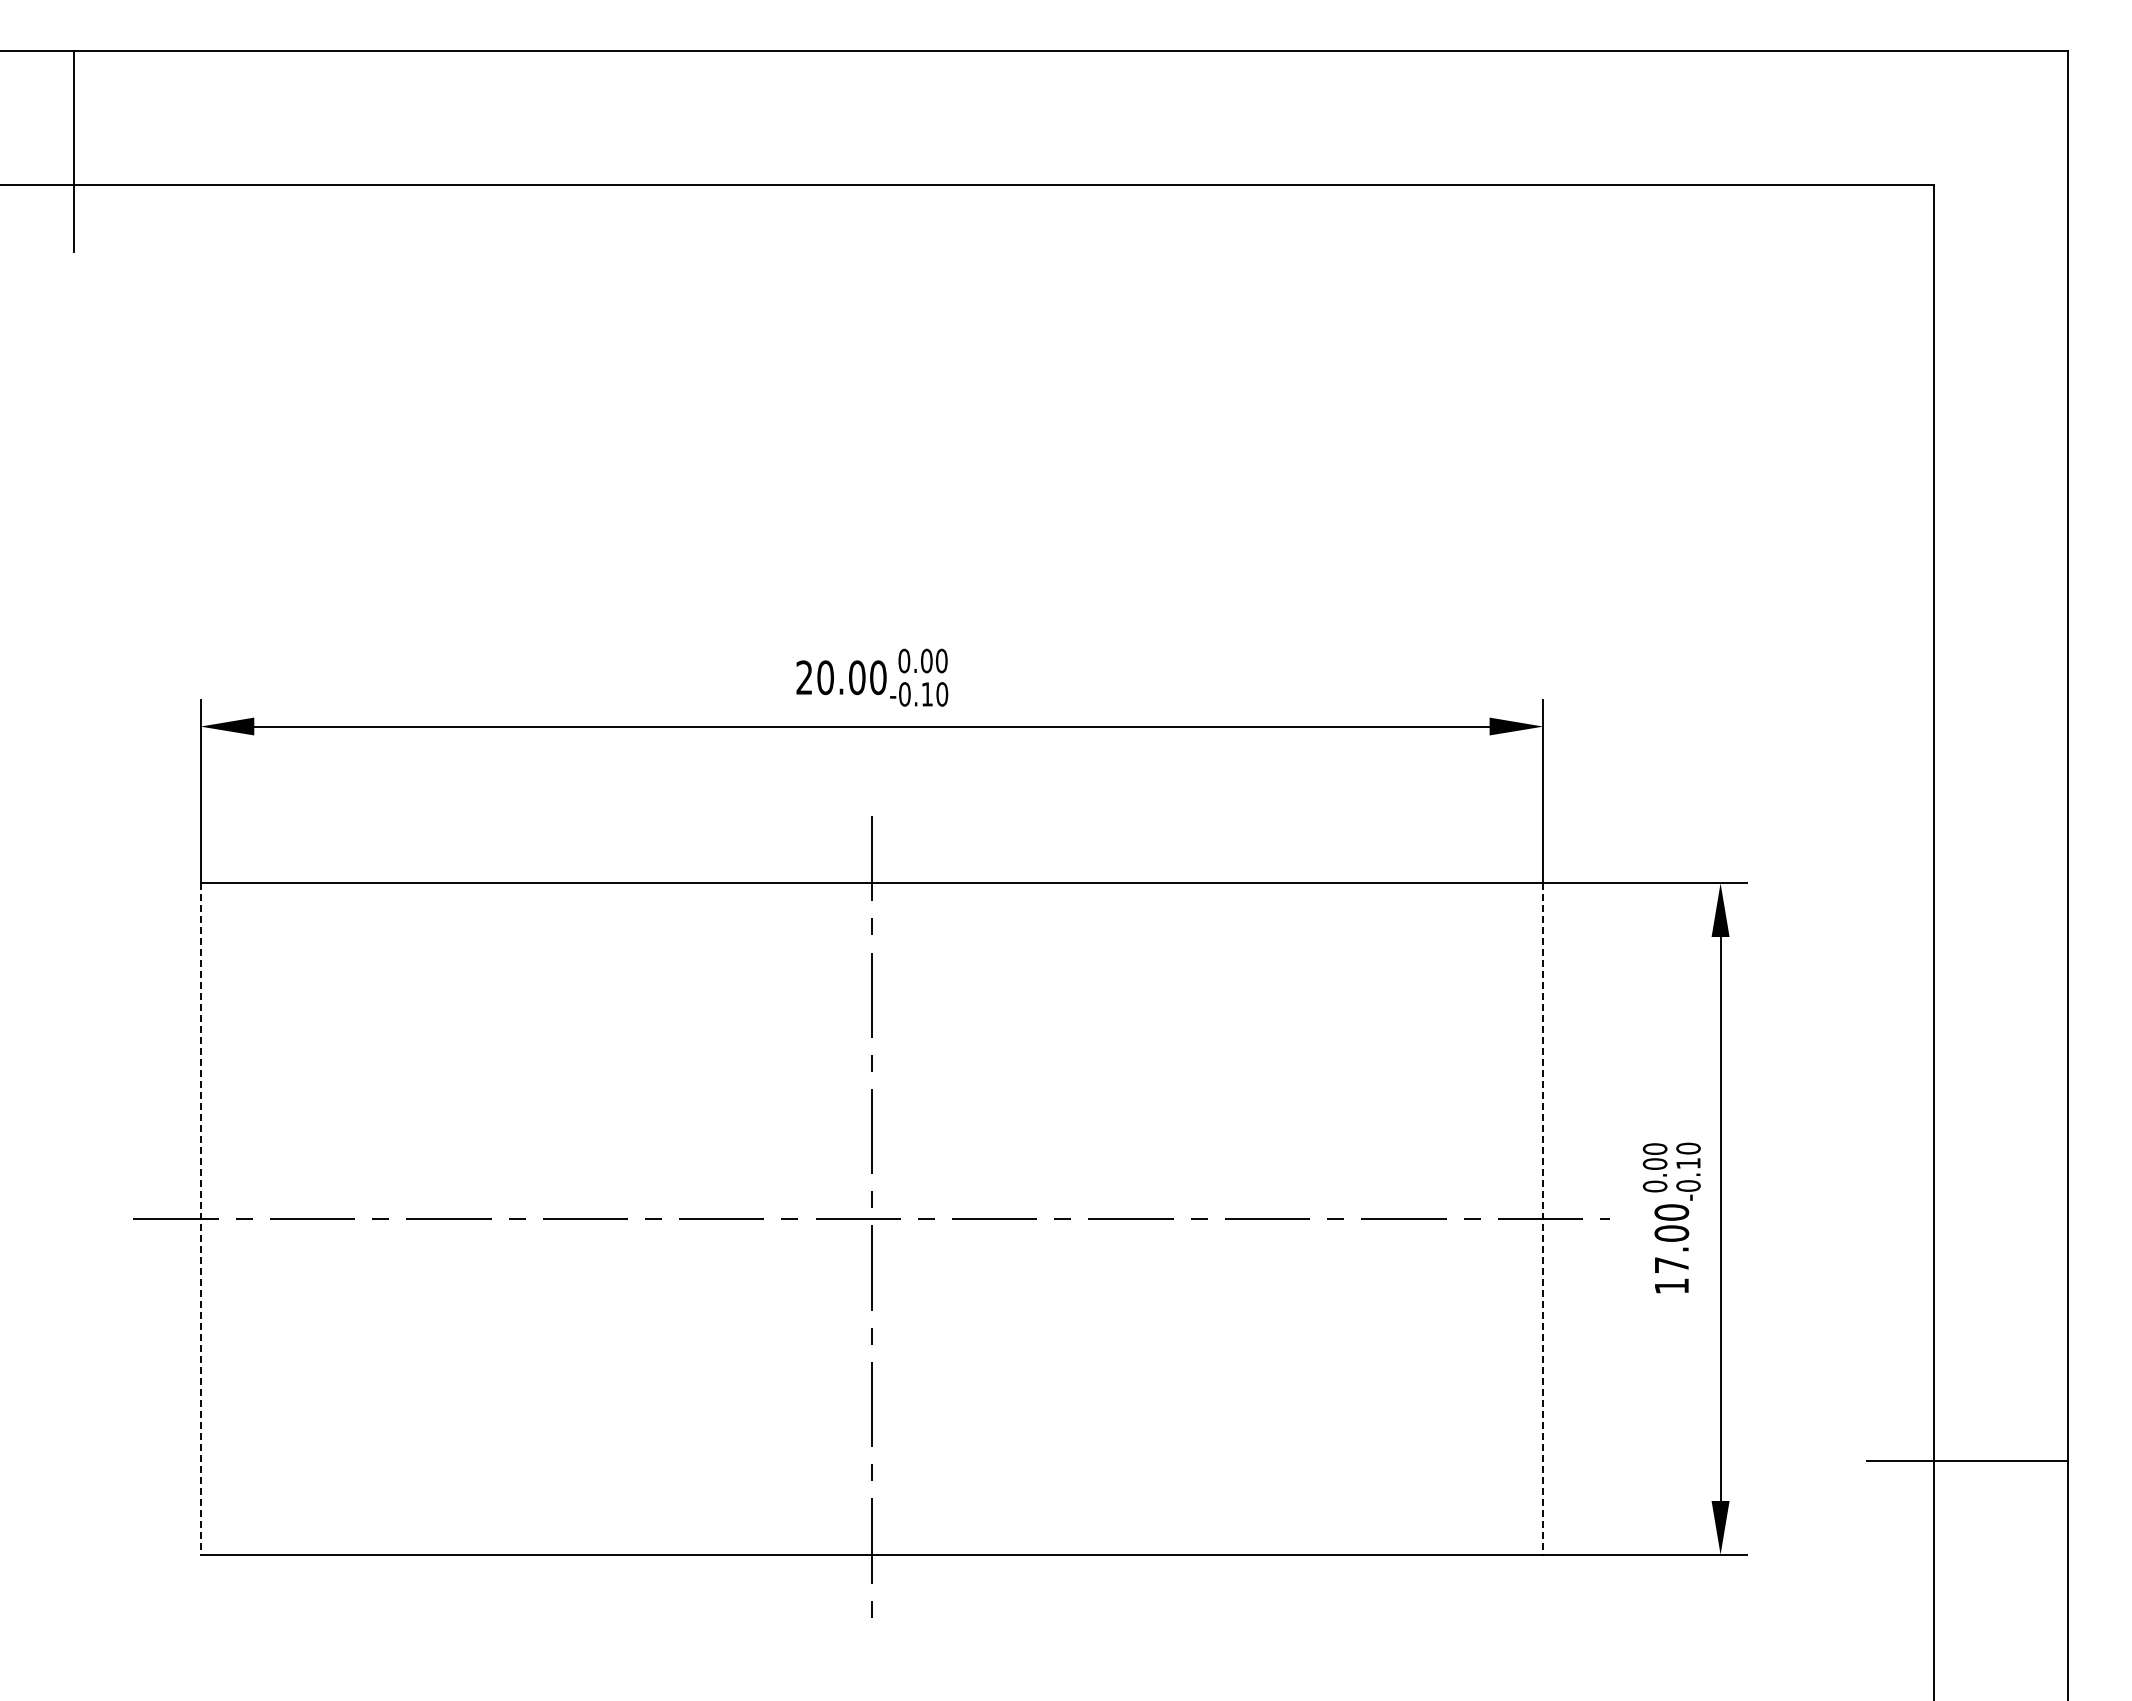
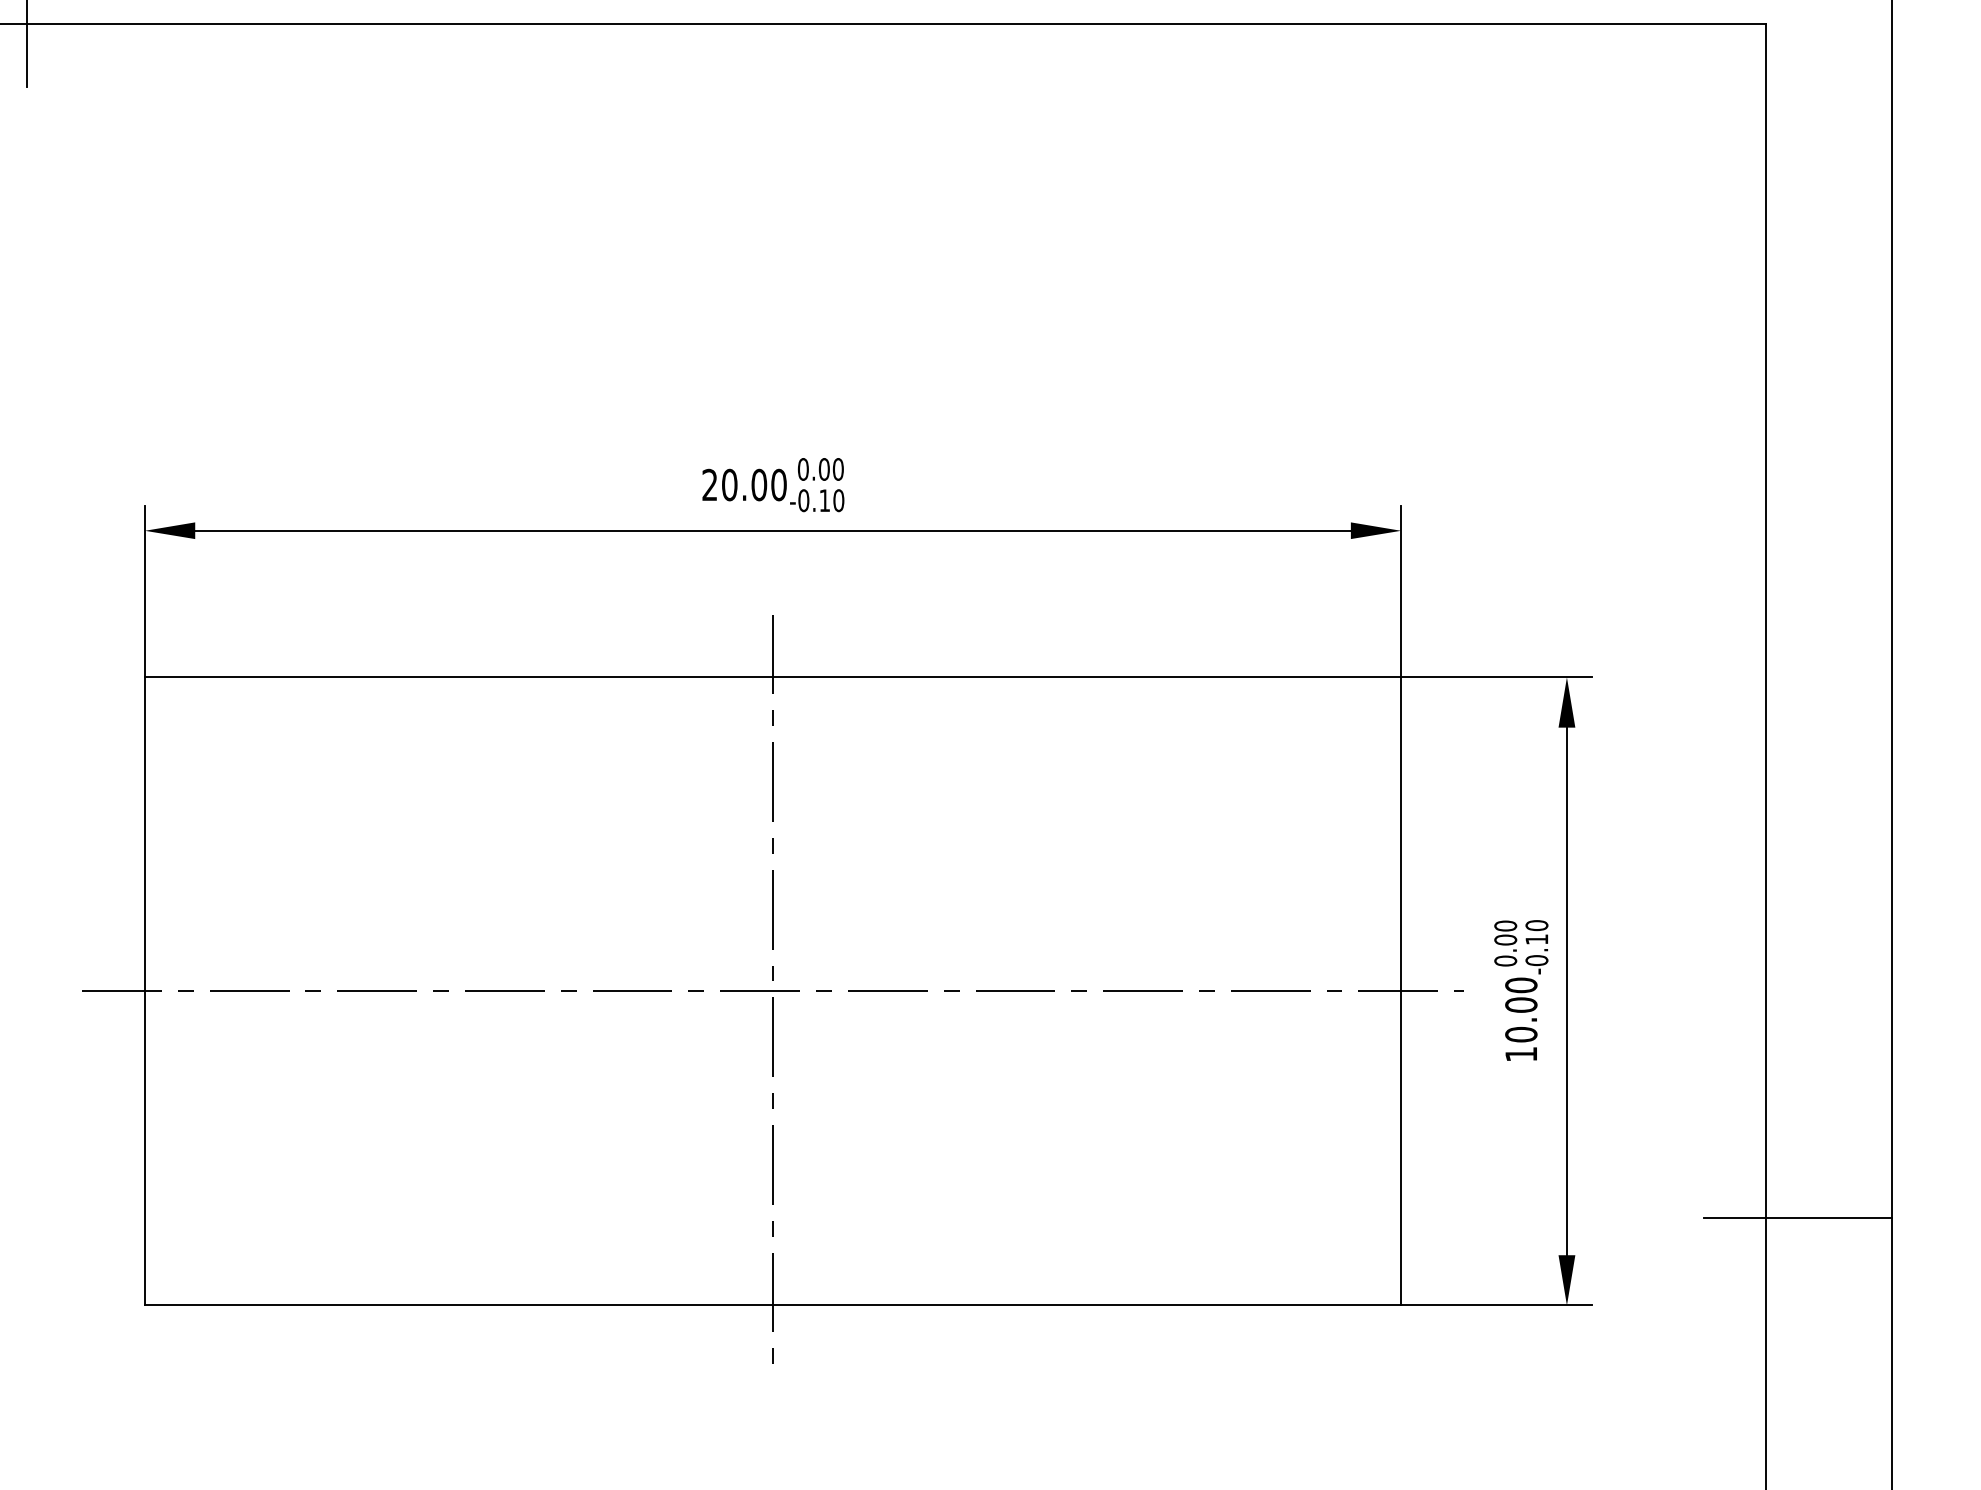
line: (200, 1218) -> (144, 990), dashed -> solid
line: (1543, 1218) -> (1401, 990), dashed -> solid
text: (1671, 1265) -> (1521, 1034), 17.00 -> 10.00

